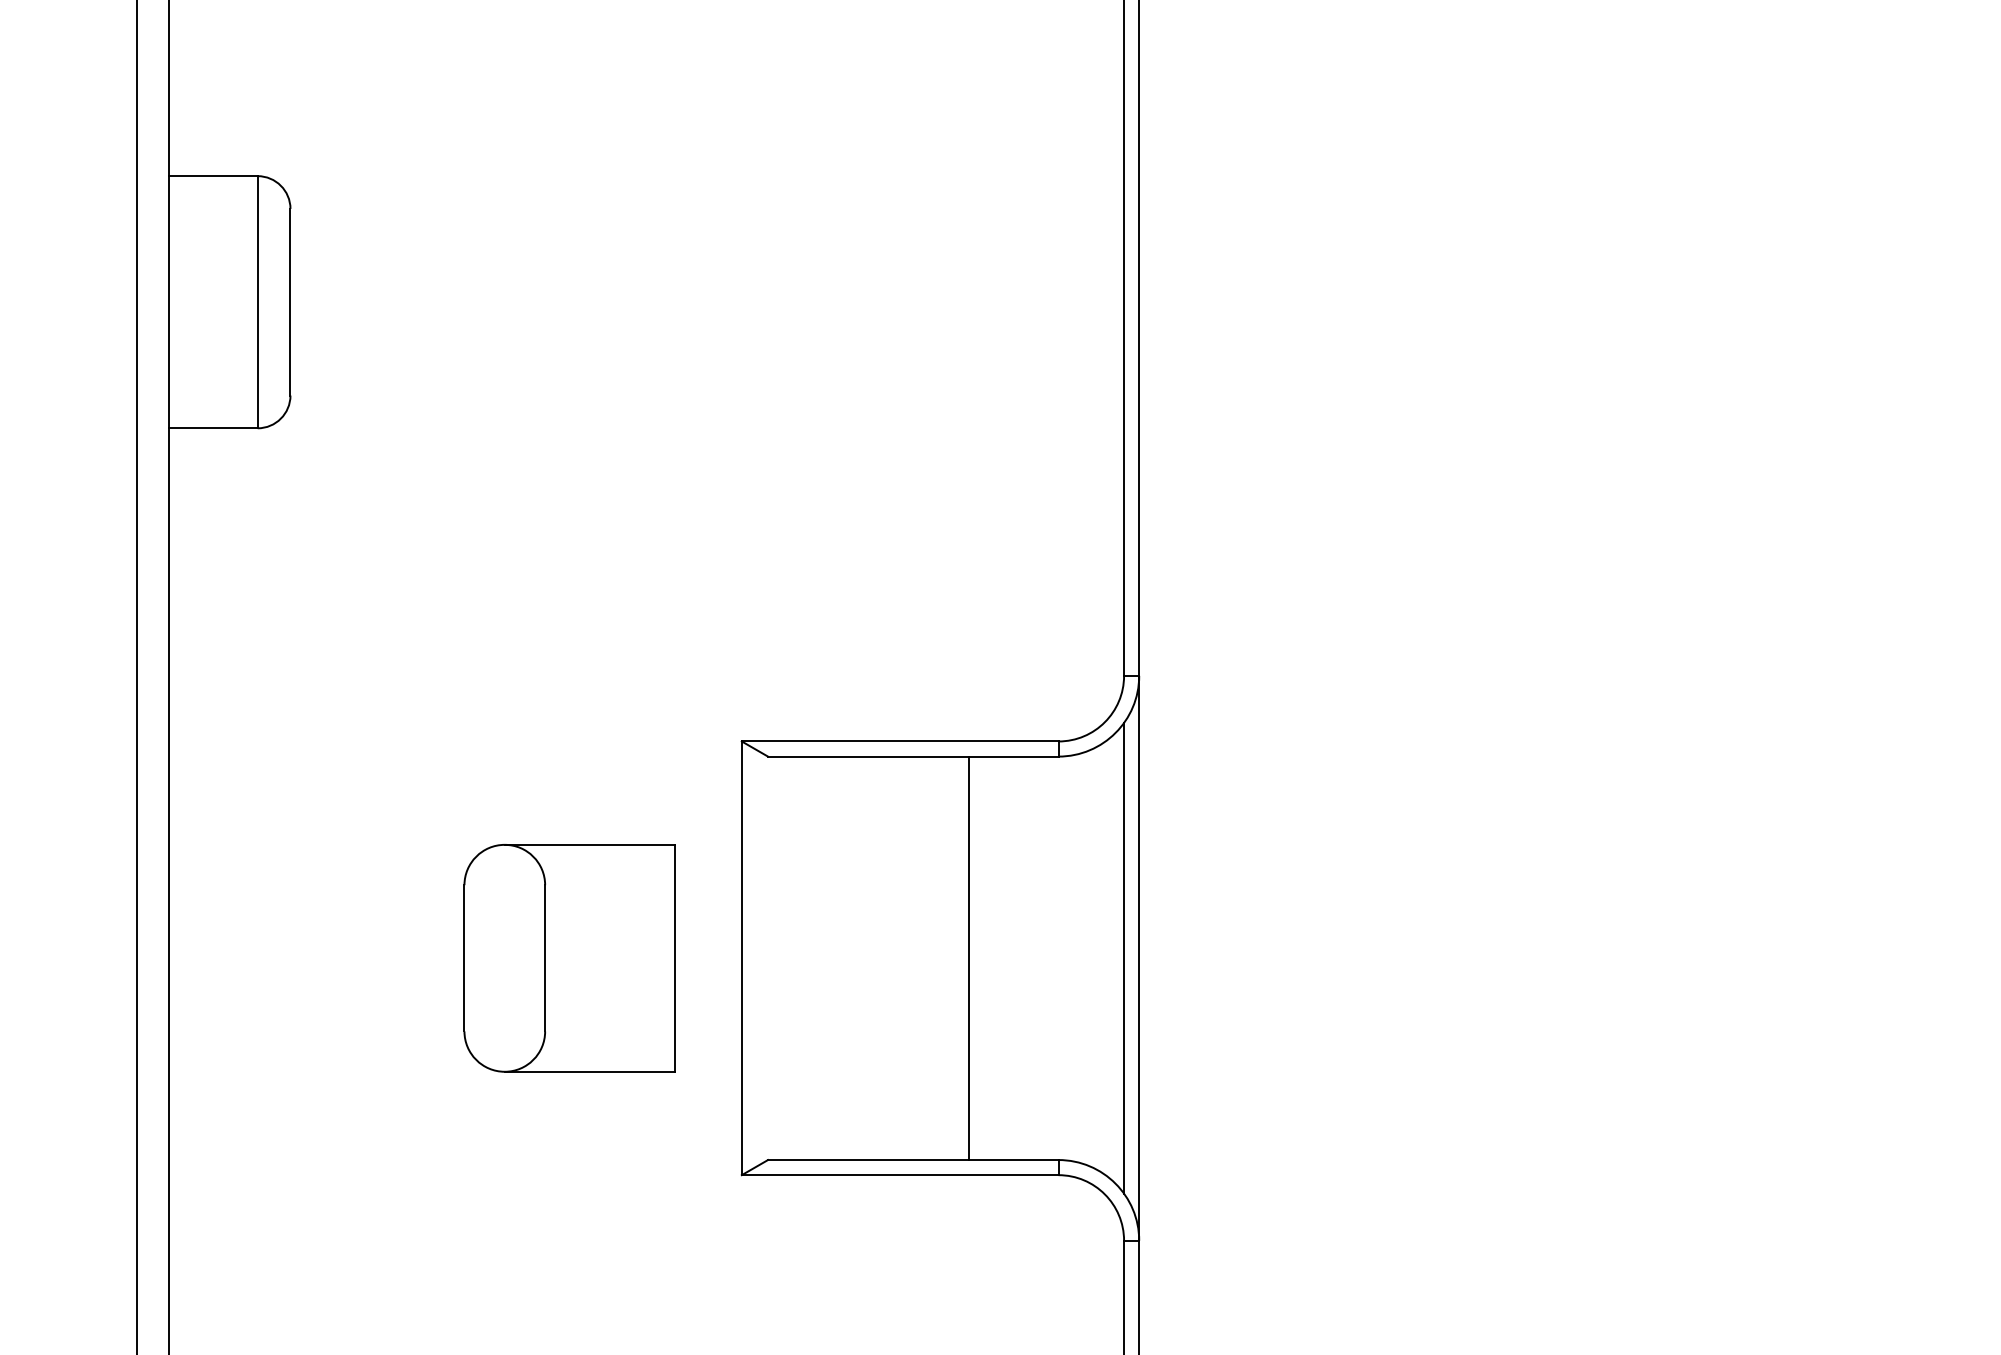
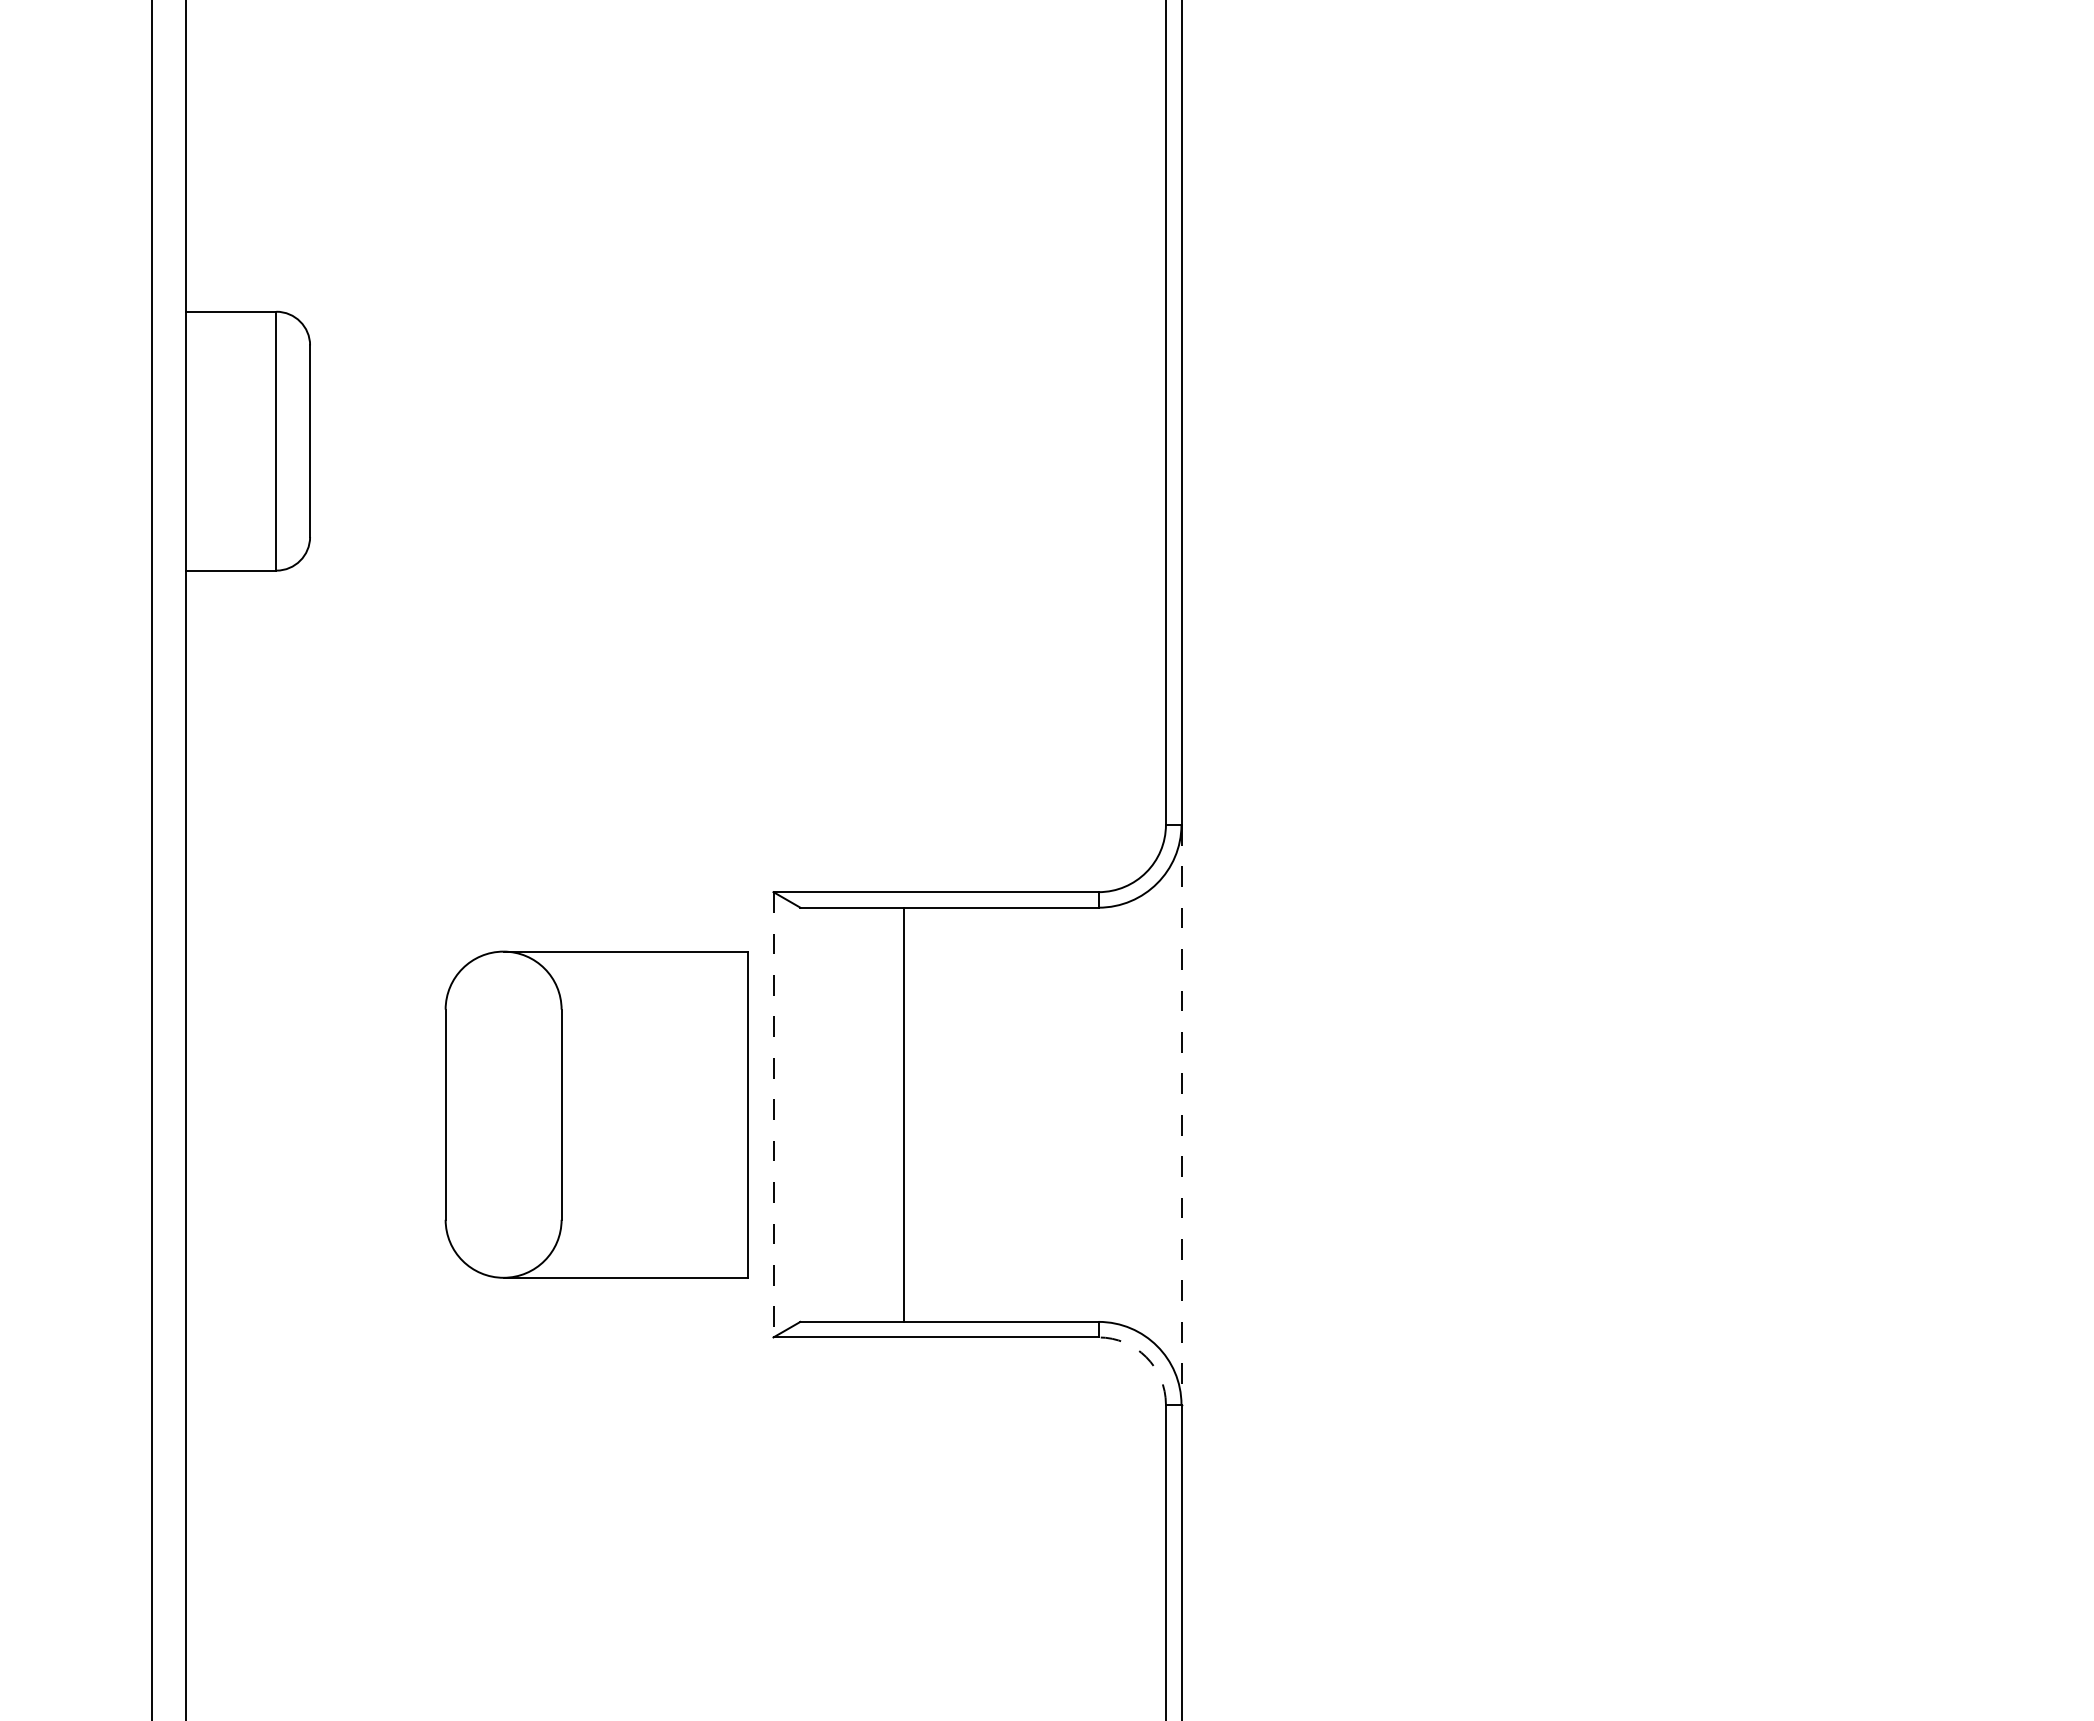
part: (569, 958) -> (596, 1114), size x1.4
line: (741, 958) -> (773, 1114), solid -> dashed
line: (968, 958) -> (903, 1114), moved
line: (1123, 958) -> (1165, 1114), removed
line: (1139, 958) -> (1181, 1114), solid -> dashed
arc: (1105, 1194) -> (1146, 1357), solid -> dashed

